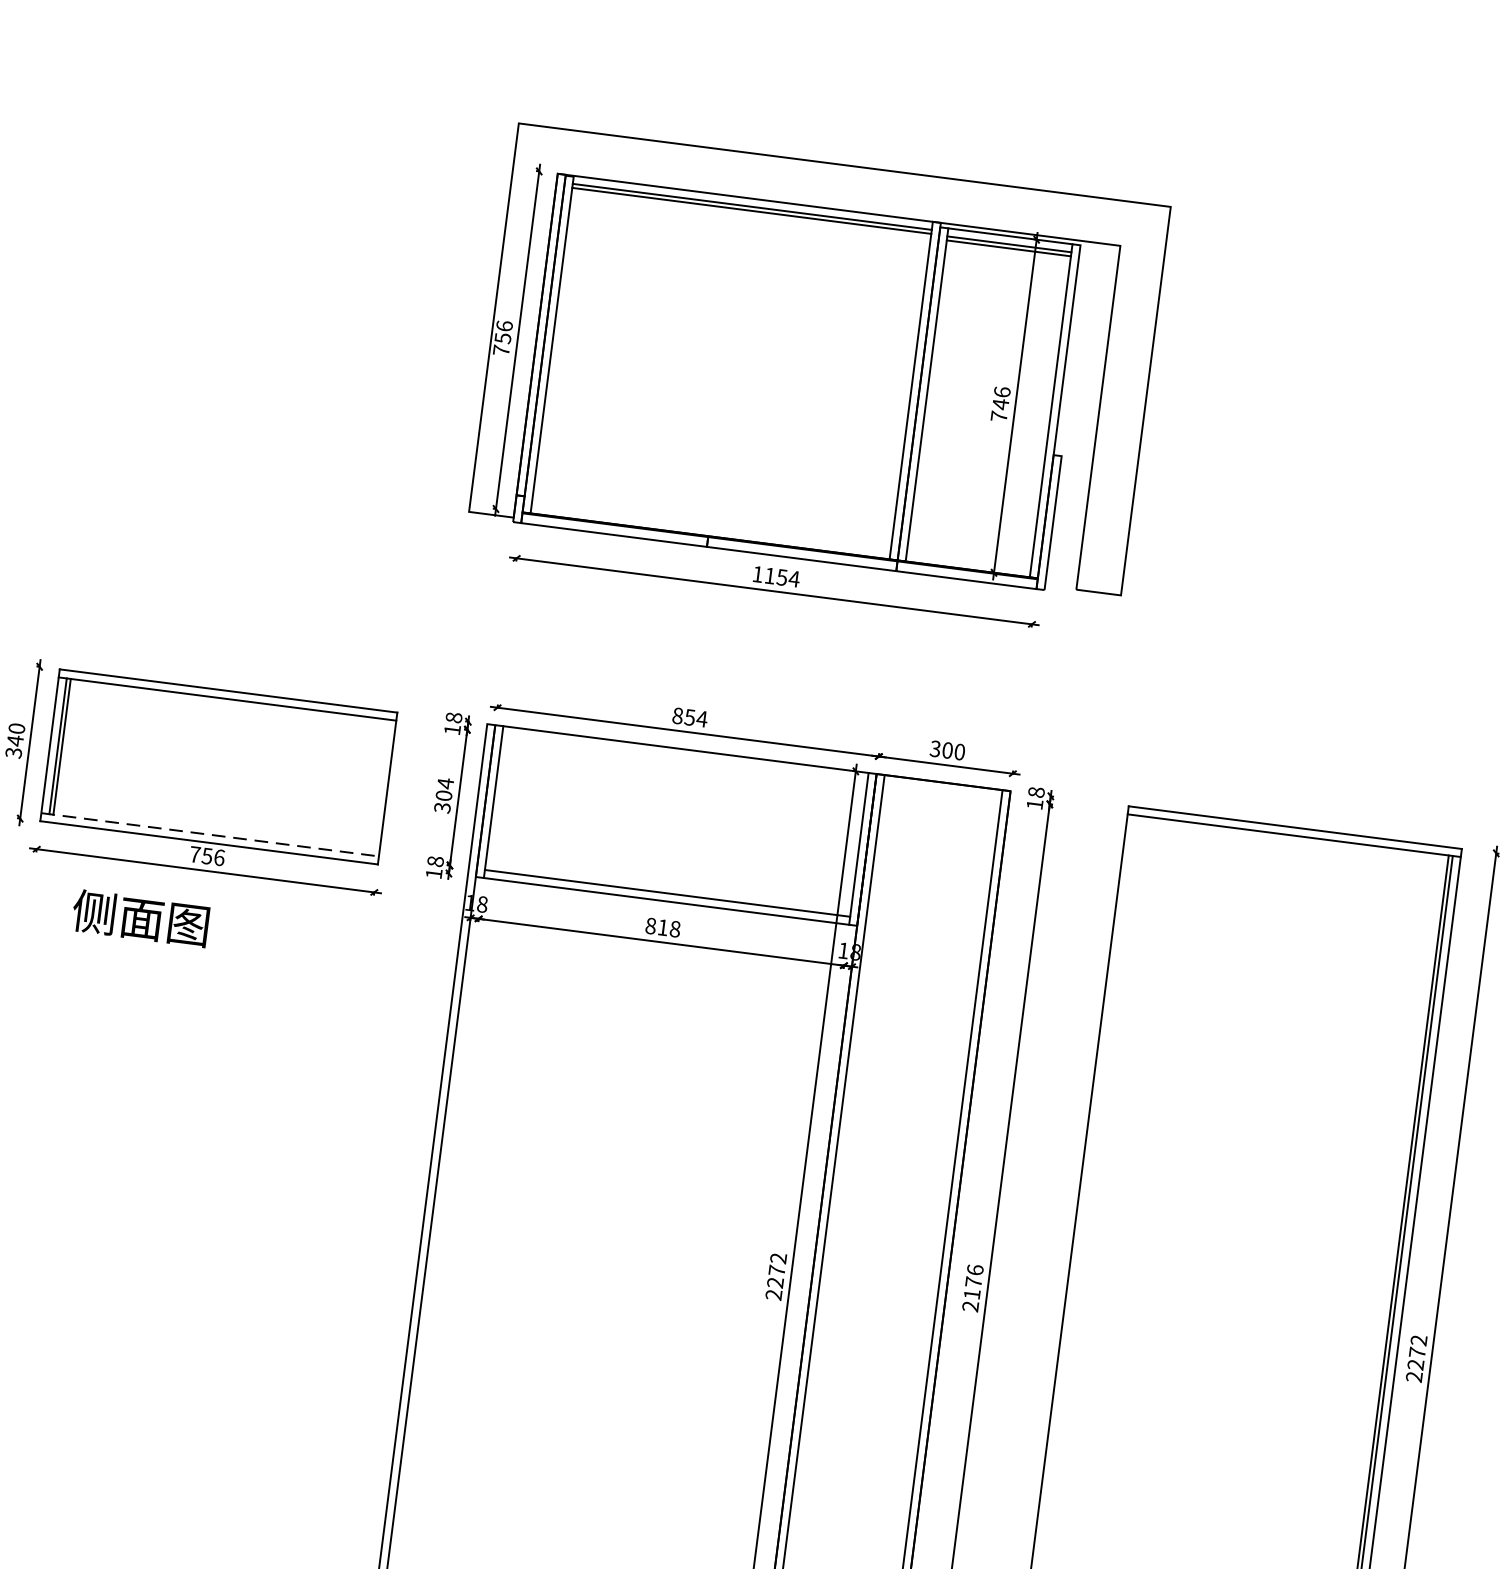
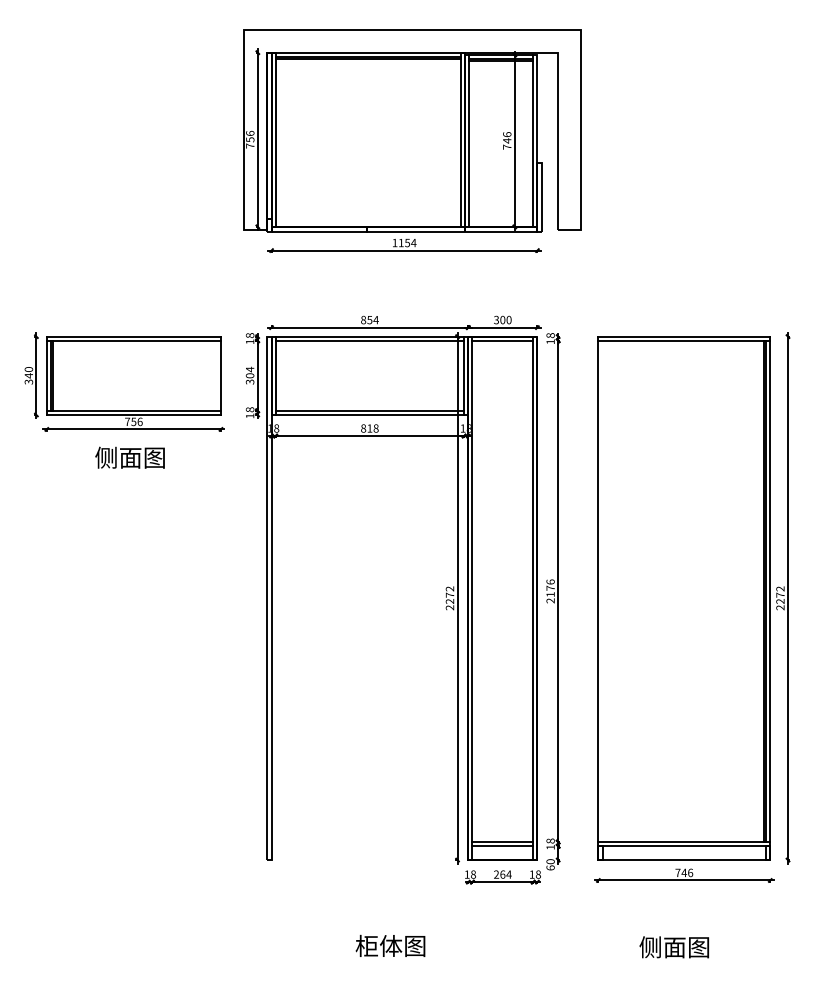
line: (684, 756) -> (369, 340), added
line: (941, 789) -> (502, 340), added
line: (211, 834) -> (134, 410), dashed -> solid
text: (139, 917) -> (129, 457), moved

